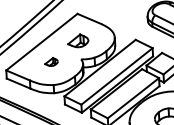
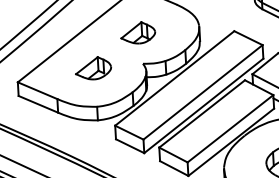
part: (51, 61) -> (93, 67), size x1.67

